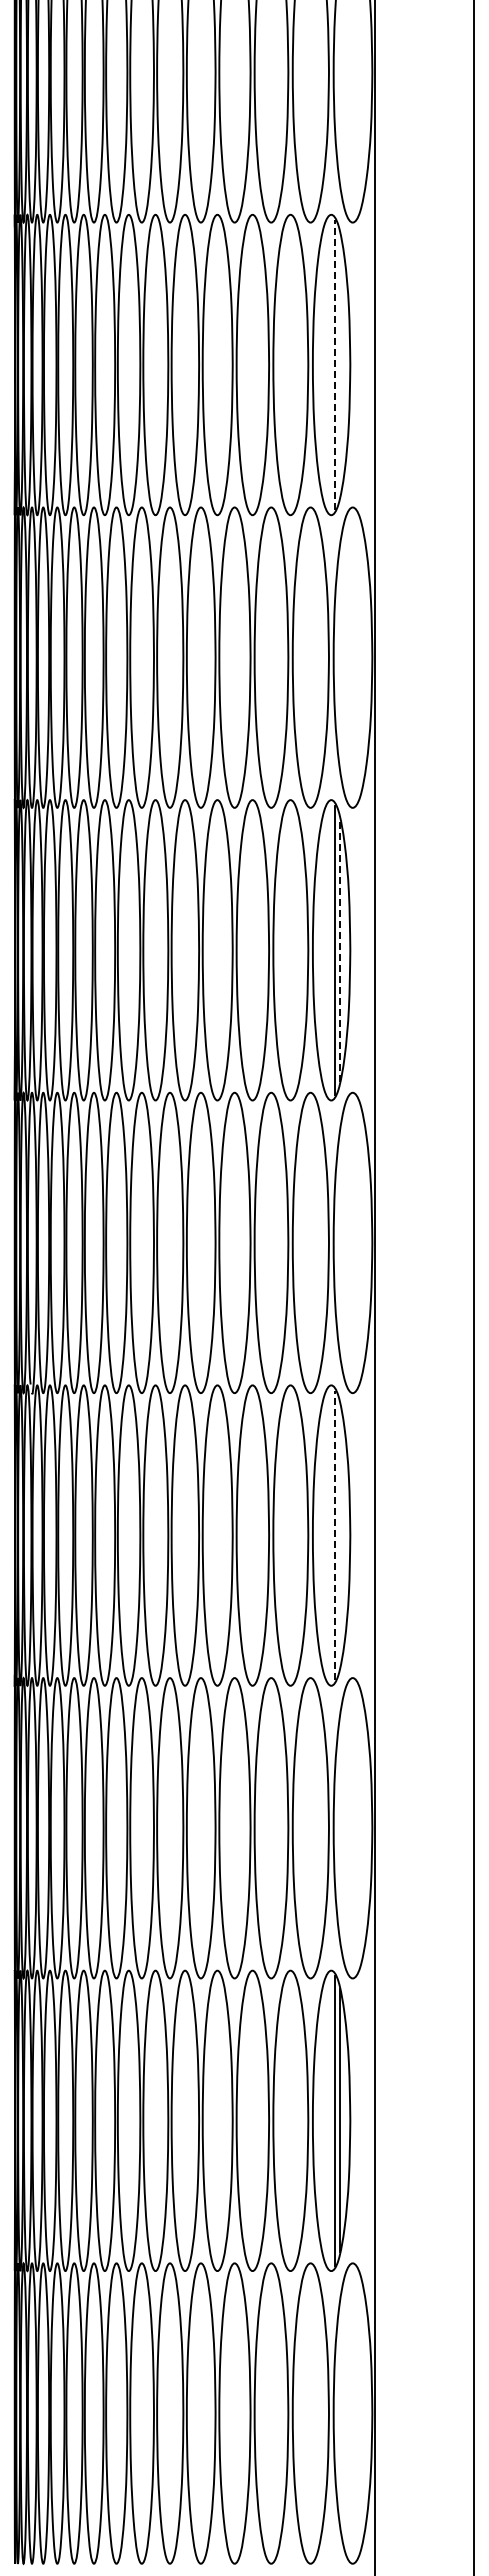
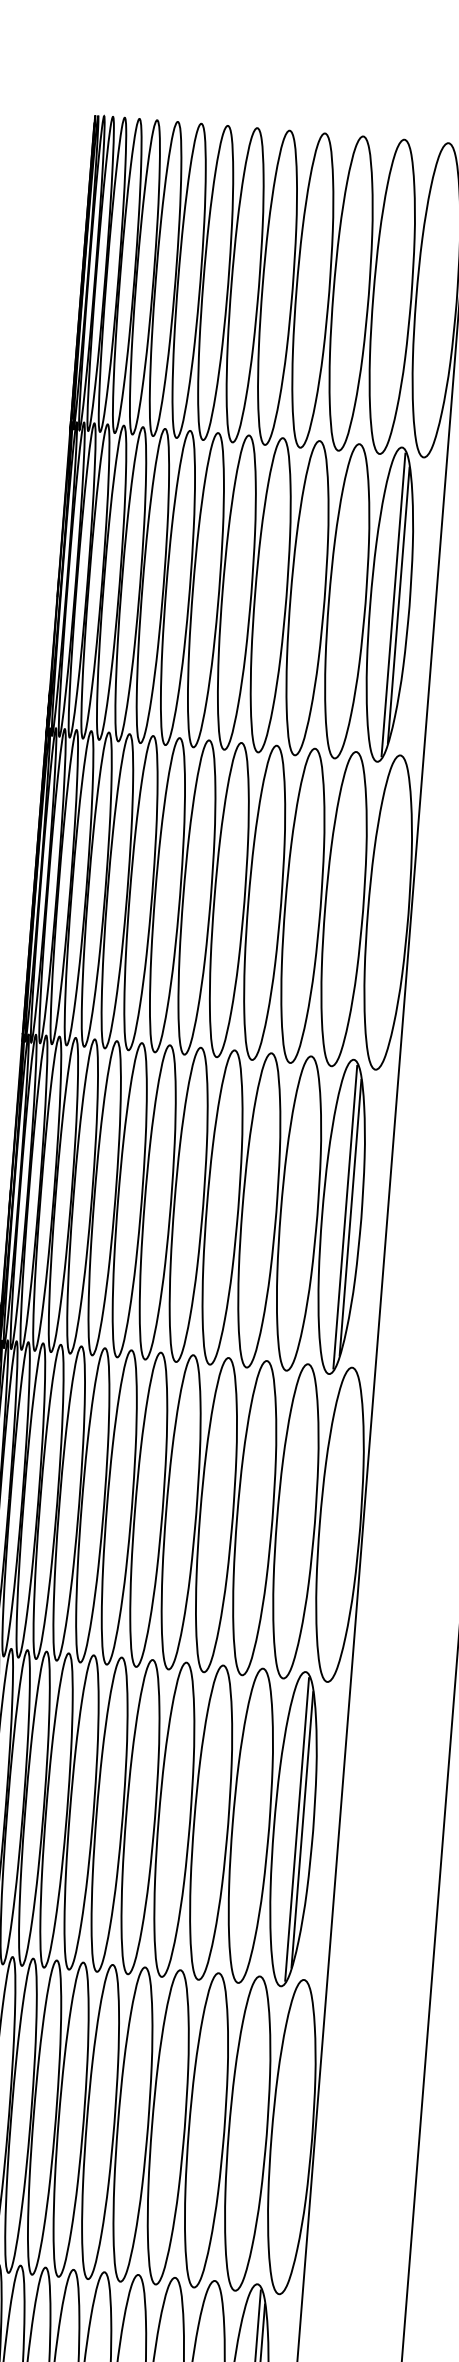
line: (339, 364) -> (398, 604), added
line: (334, 365) -> (392, 605), dashed -> solid
line: (339, 950) -> (350, 1217), dashed -> solid
line: (334, 1535) -> (296, 1829), dashed -> solid
line: (339, 1535) -> (301, 1829), added

